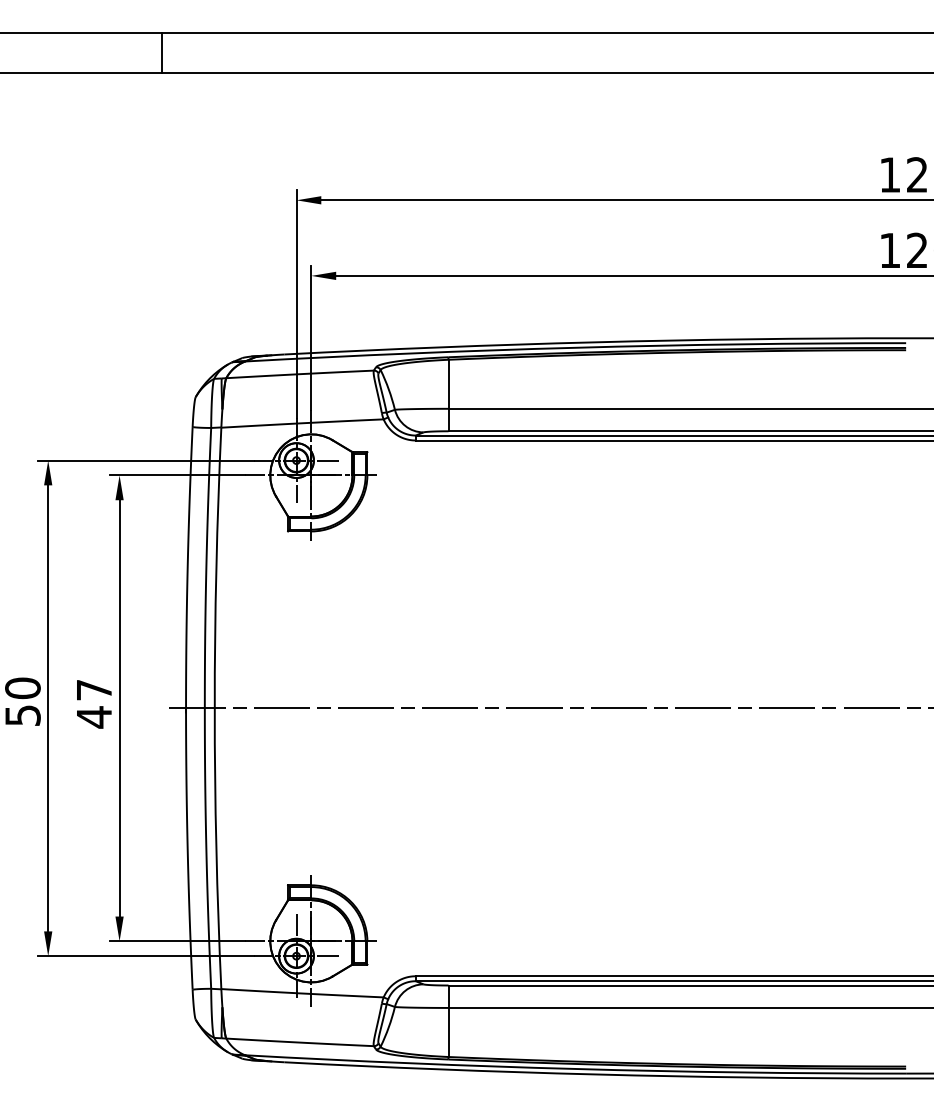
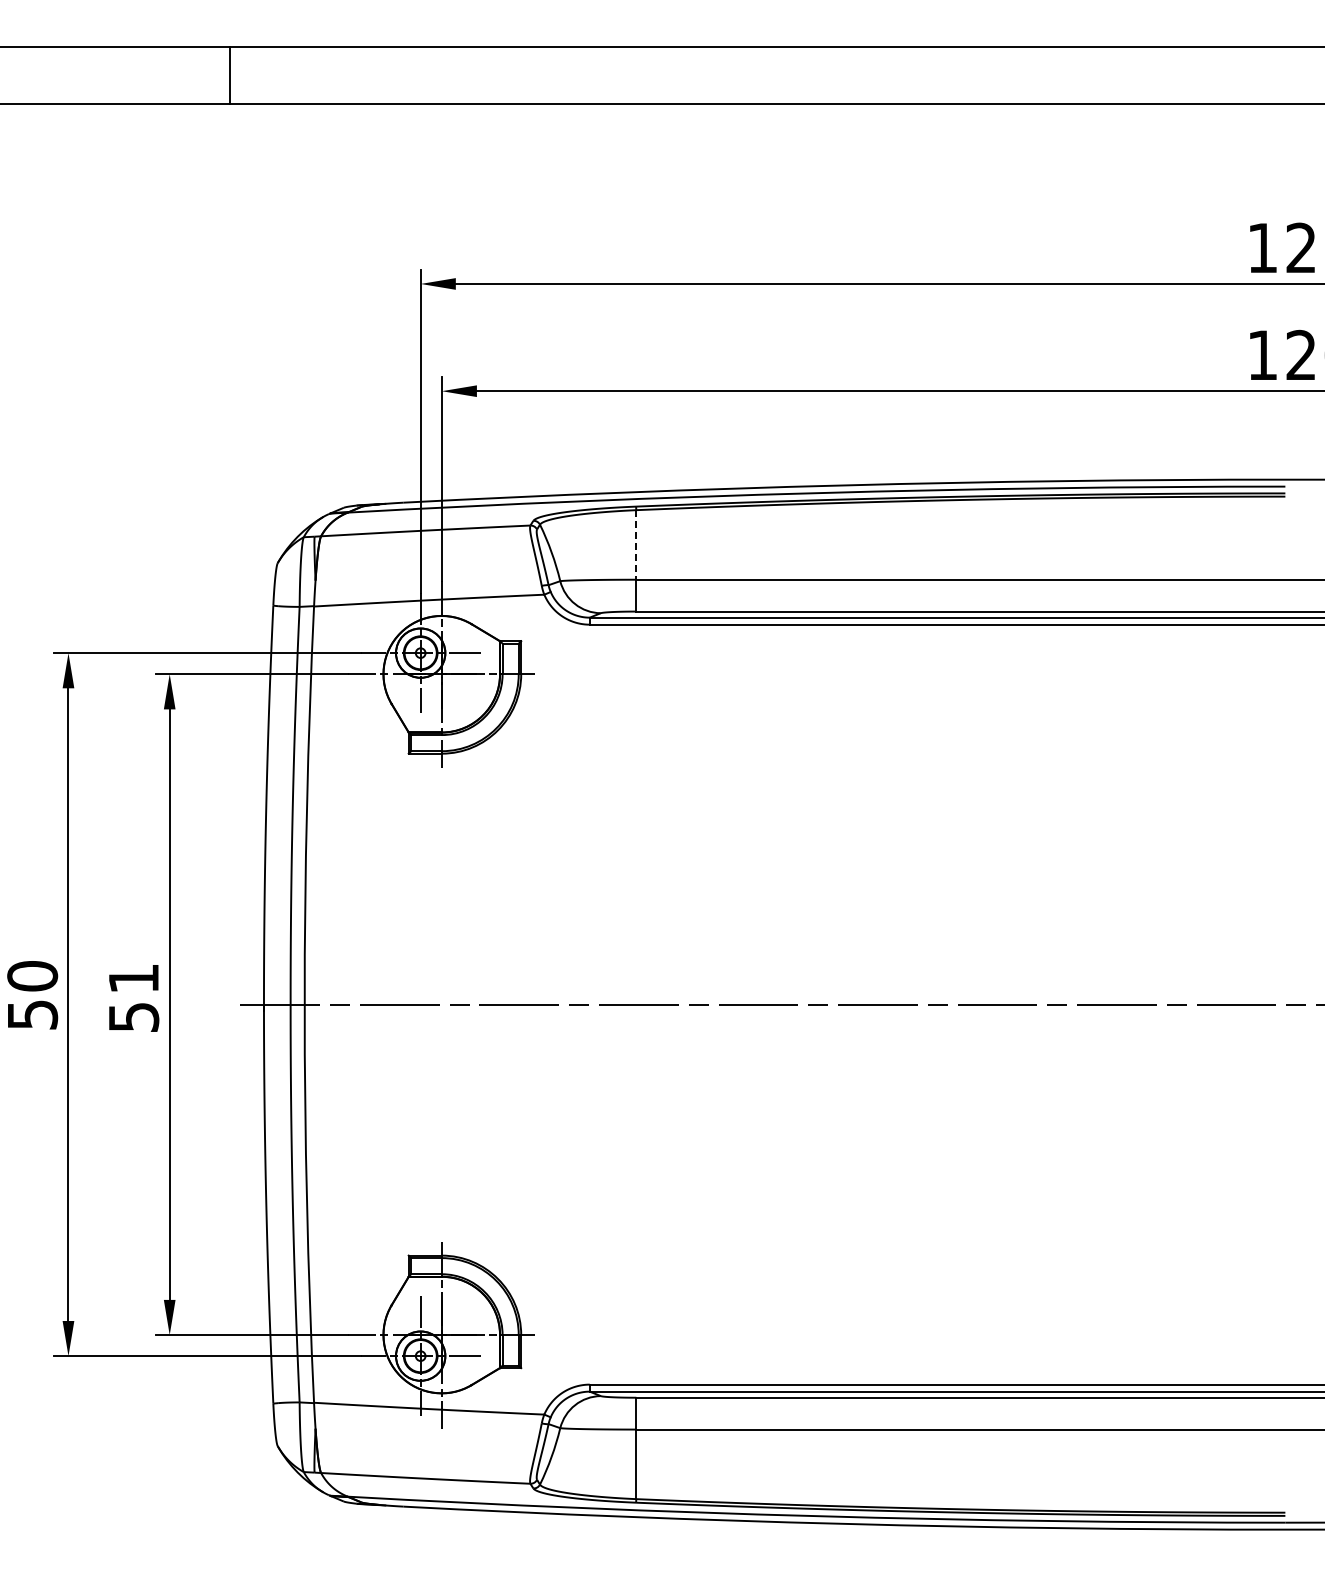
line: (448, 383) -> (636, 544), solid -> dashed
text: (94, 704) -> (134, 998), 47 -> 51

